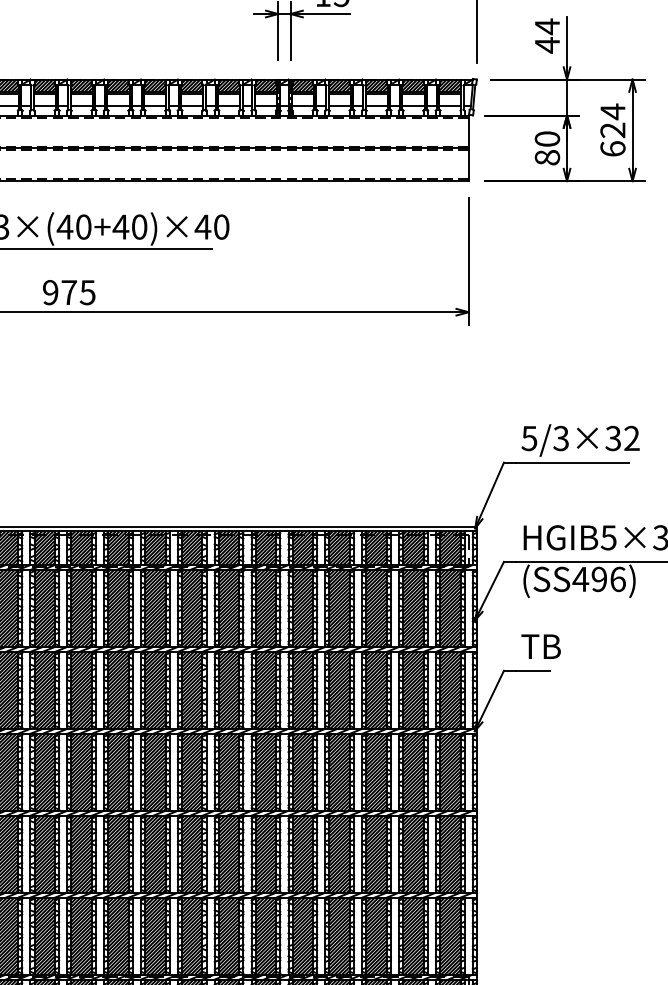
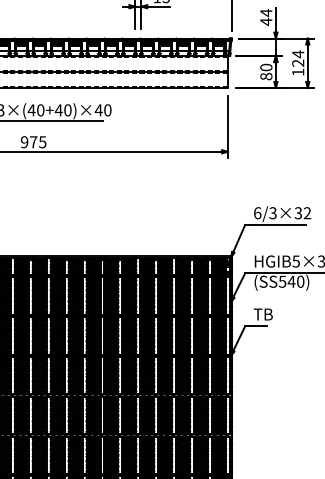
text: (613, 147) -> (298, 71), 624 -> 124
text: (529, 439) -> (257, 213), 5/3×32 -> 6/3×32
text: (599, 578) -> (291, 281), (SS496) -> (SS540)

